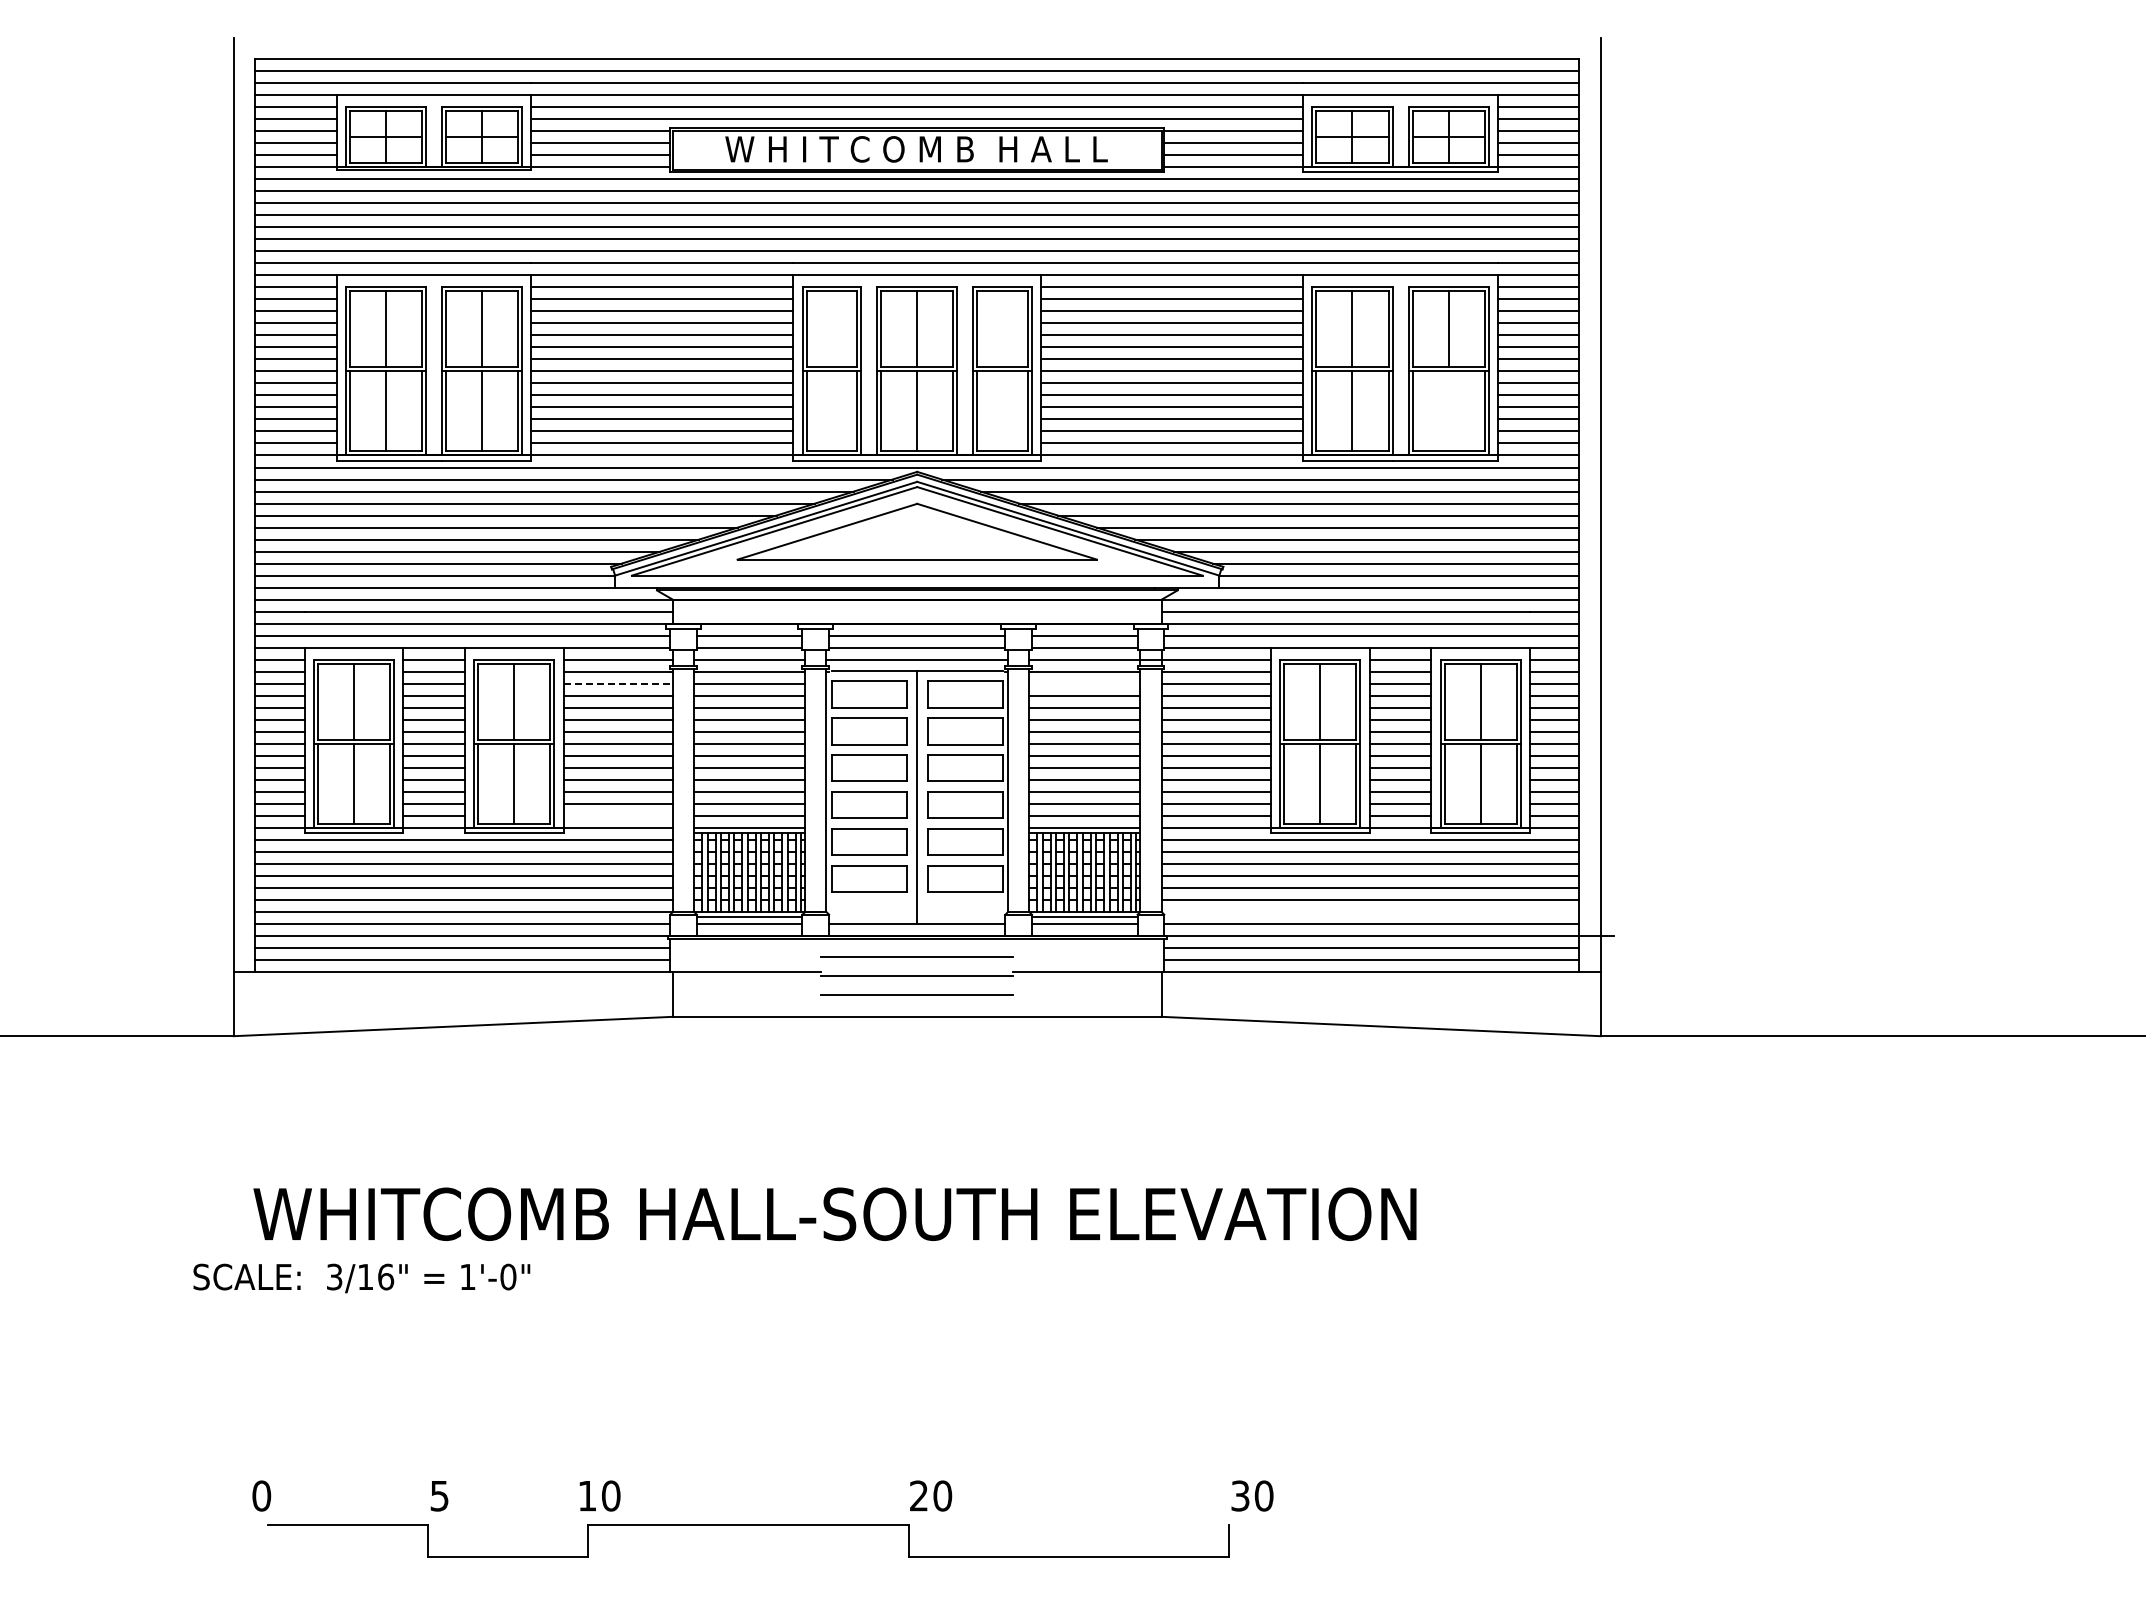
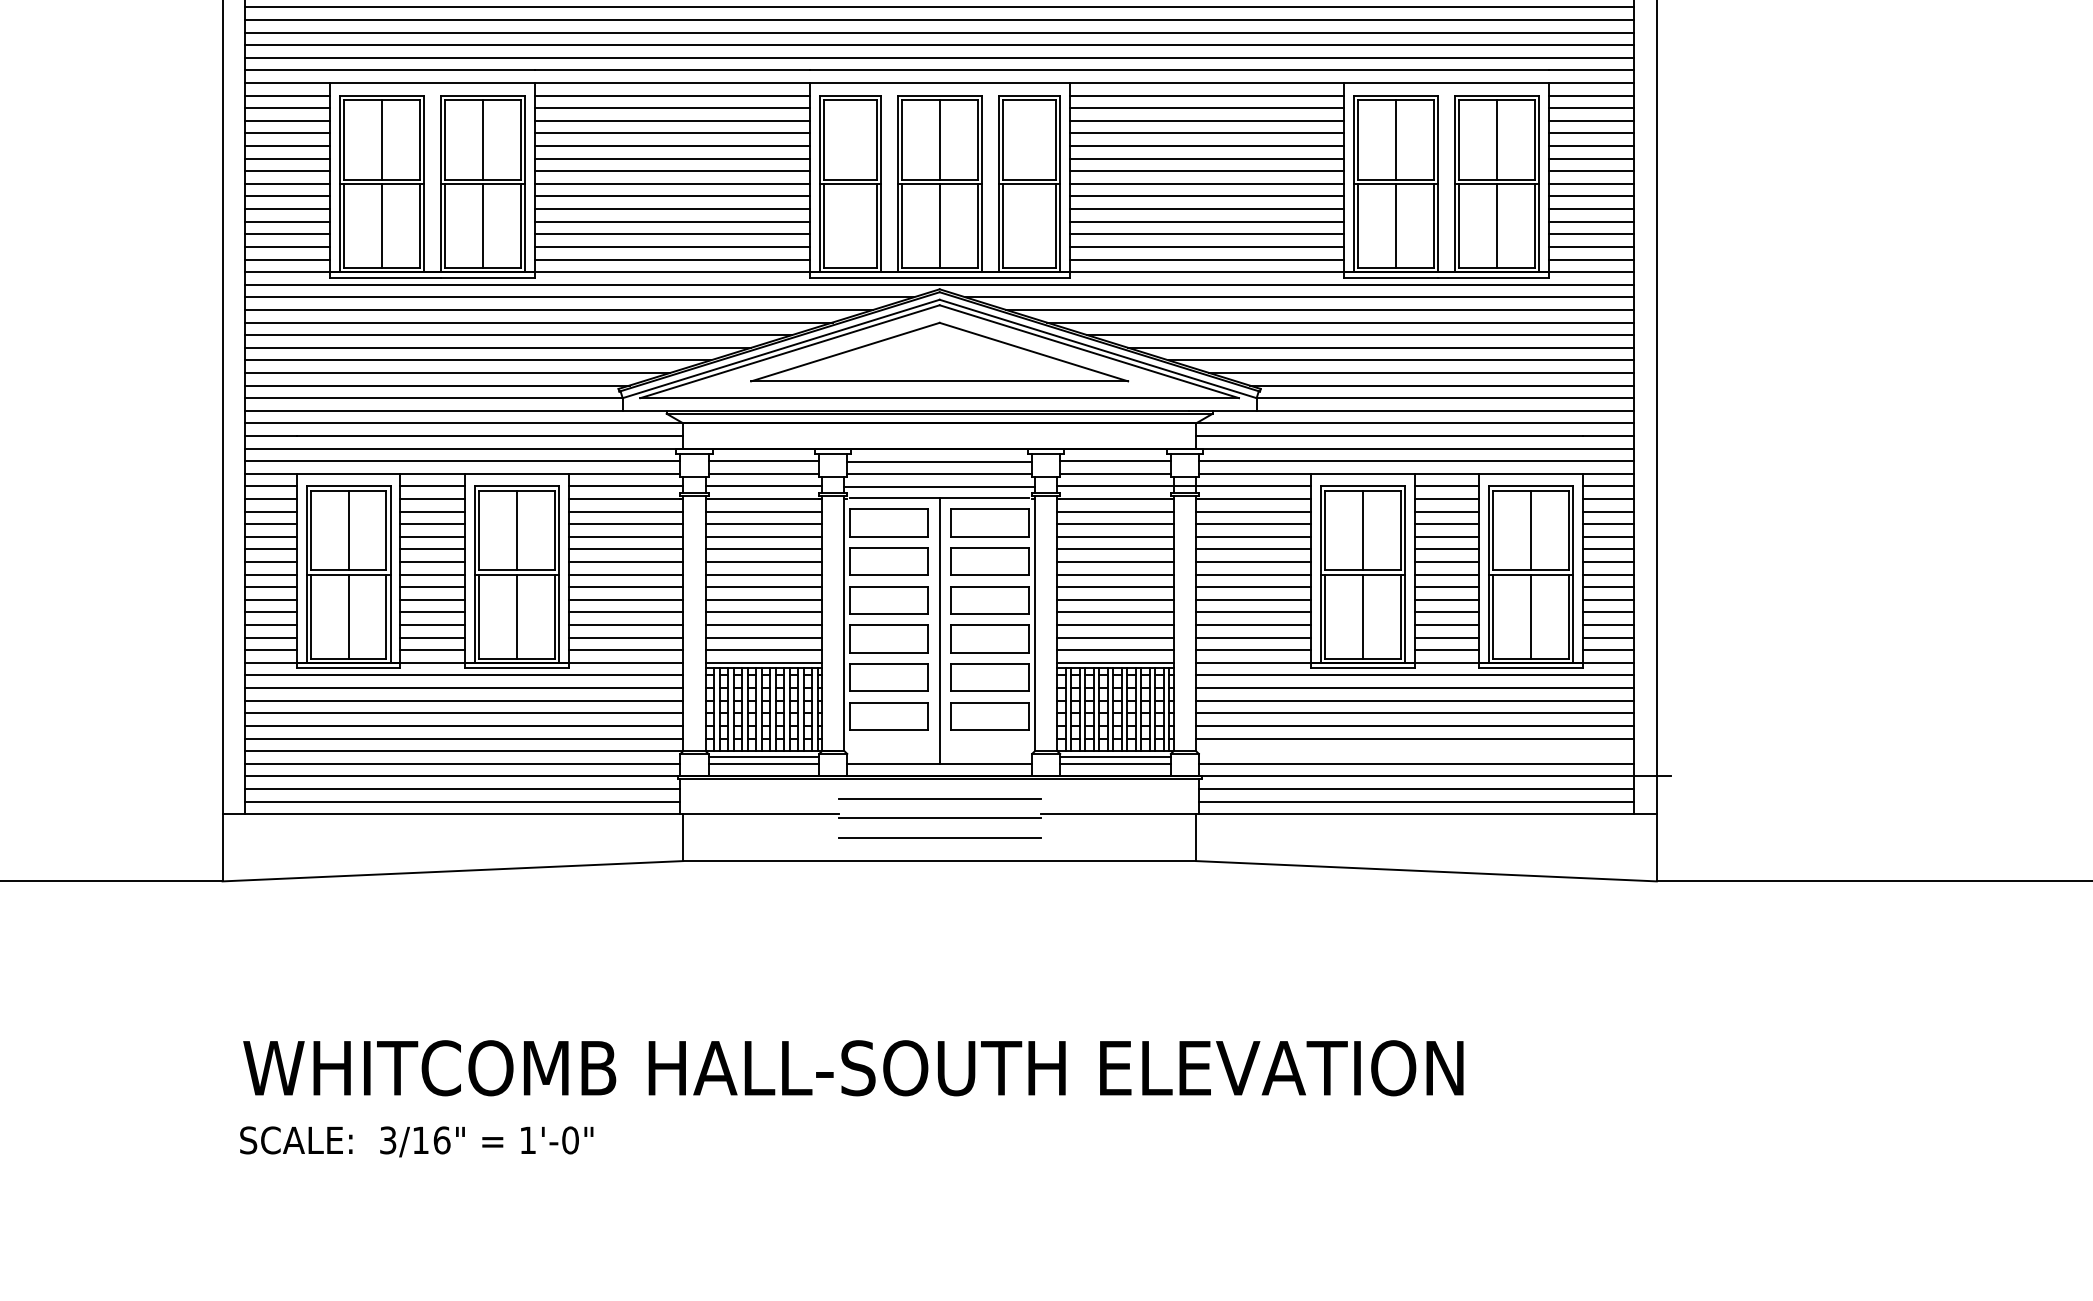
line: (1448, 411) -> (1497, 225), added
line: (618, 683) -> (626, 511), dashed -> solid
line: (1084, 683) -> (1115, 511), added
line: (617, 815) -> (625, 649), added
text: (361, 1278) -> (416, 1141), moved

